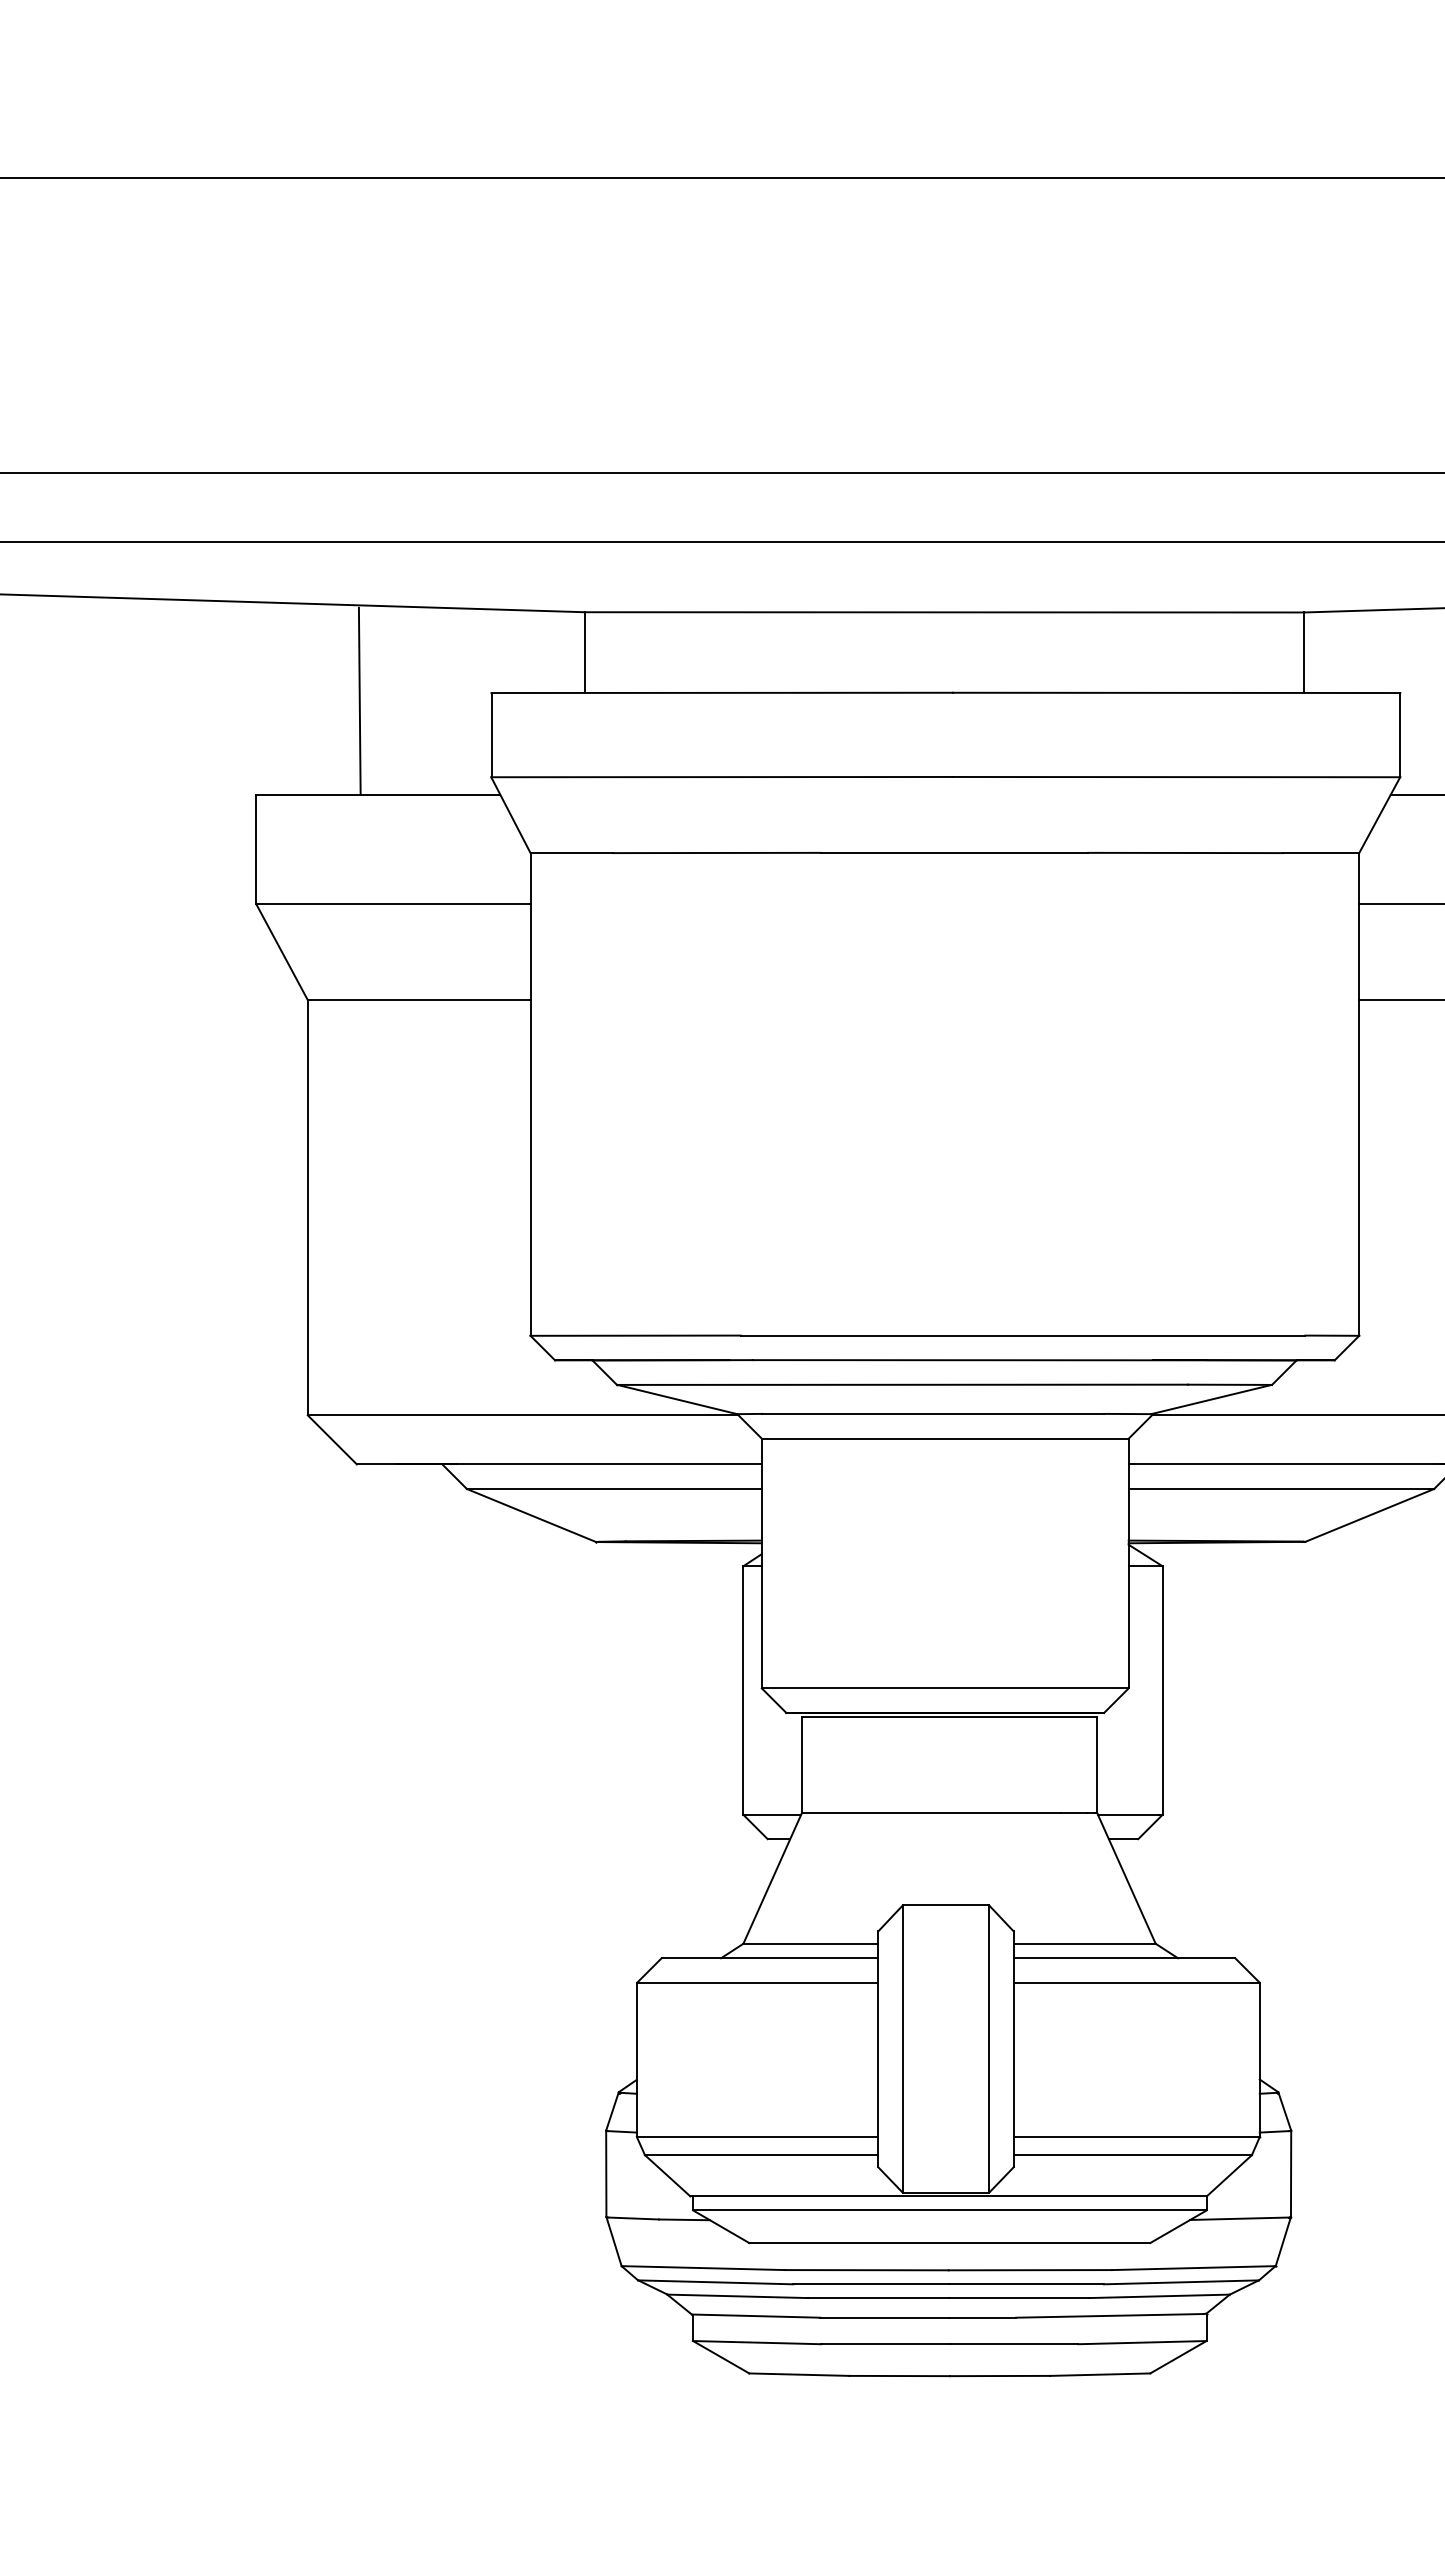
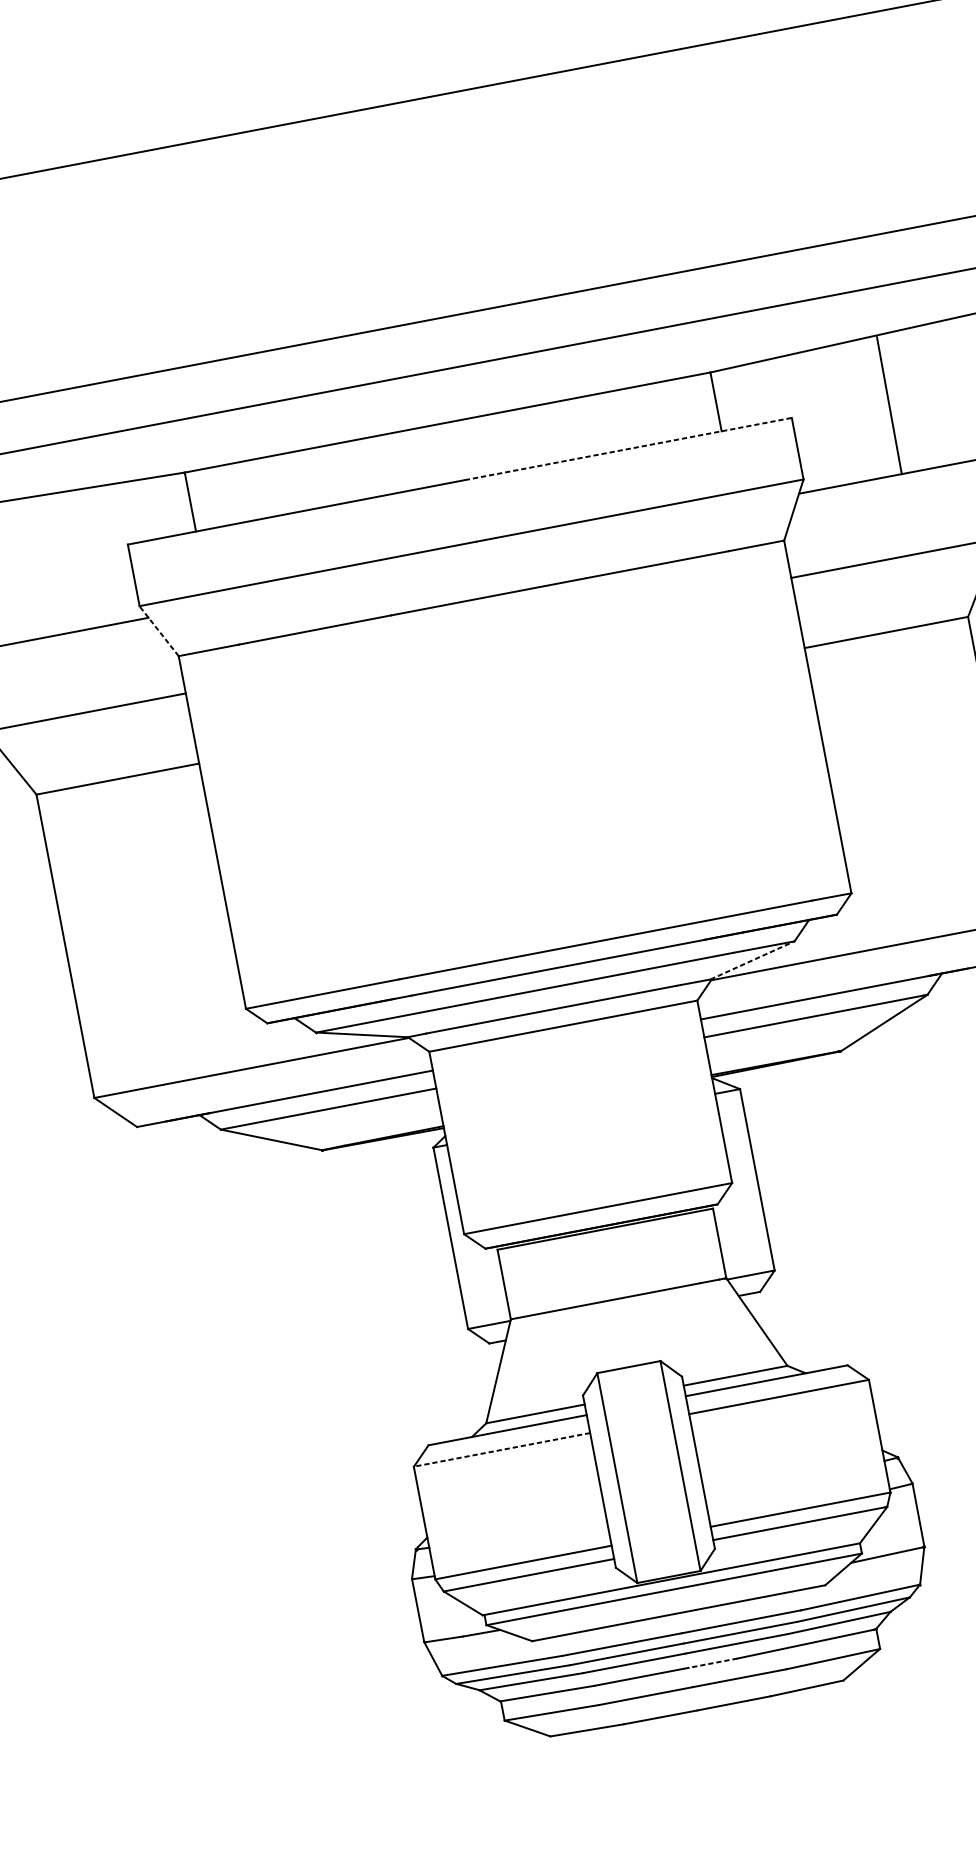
line: (1176, 692) -> (628, 448), solid -> dashed
line: (359, 700) -> (32, 568), removed
line: (510, 815) -> (158, 631), solid -> dashed
line: (1212, 1399) -> (753, 960), solid -> dashed
line: (757, 1982) -> (501, 1449), solid -> dashed
line: (982, 2317) -> (713, 1663), solid -> dashed

